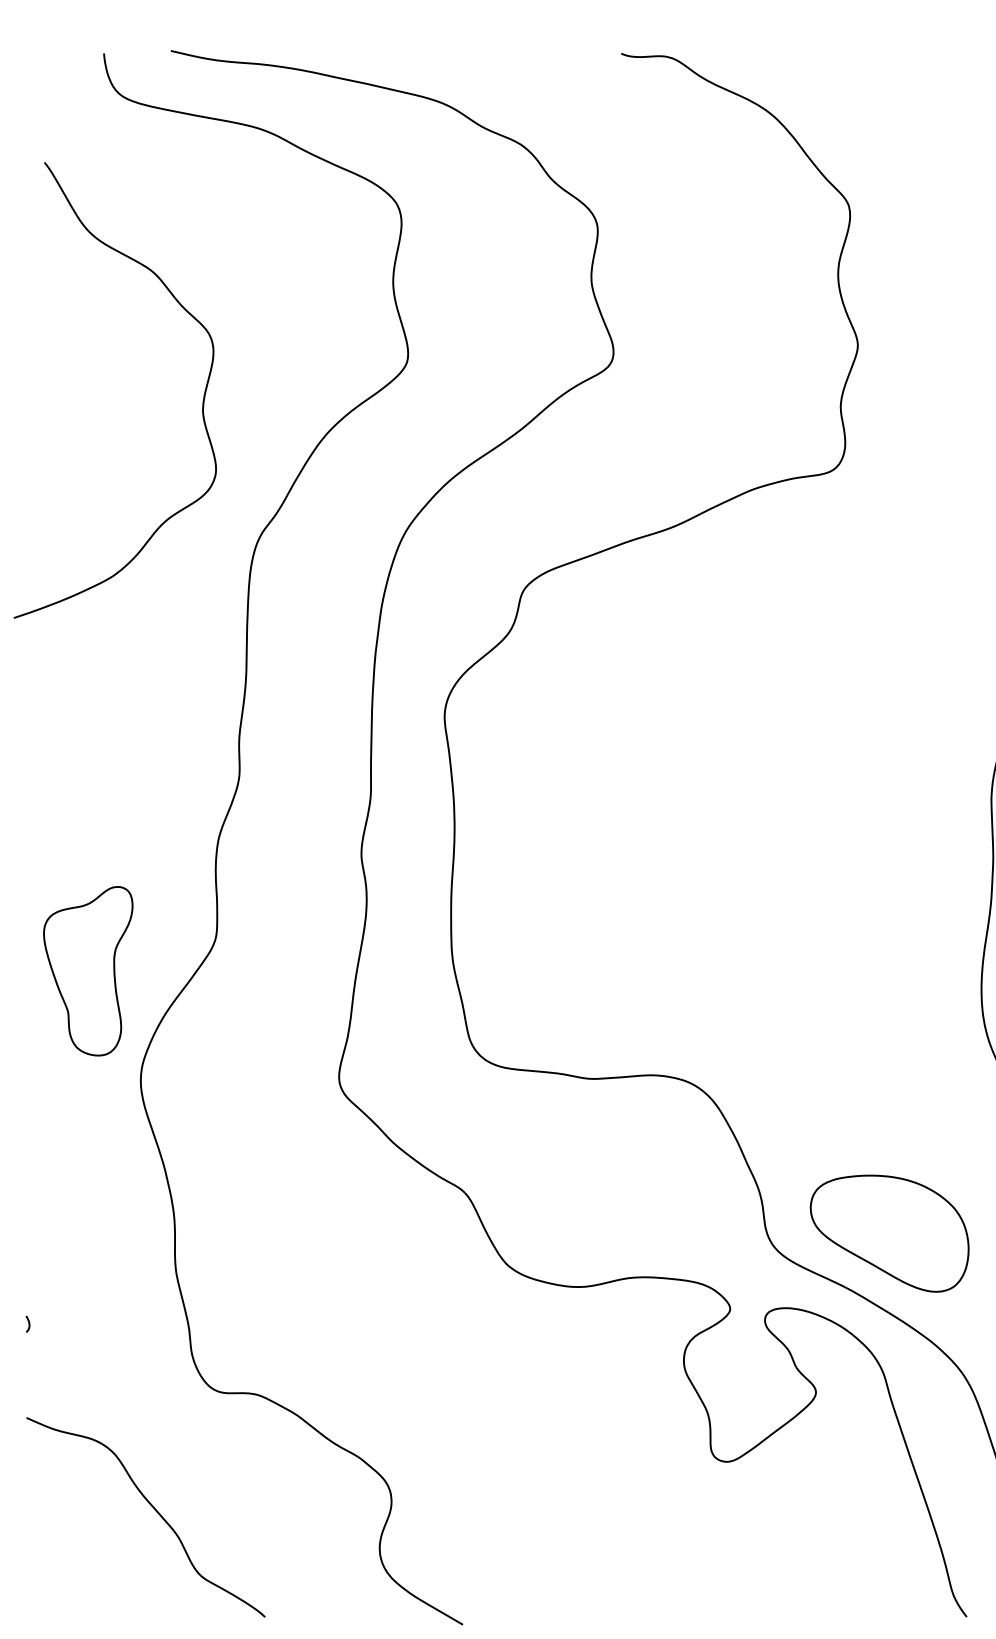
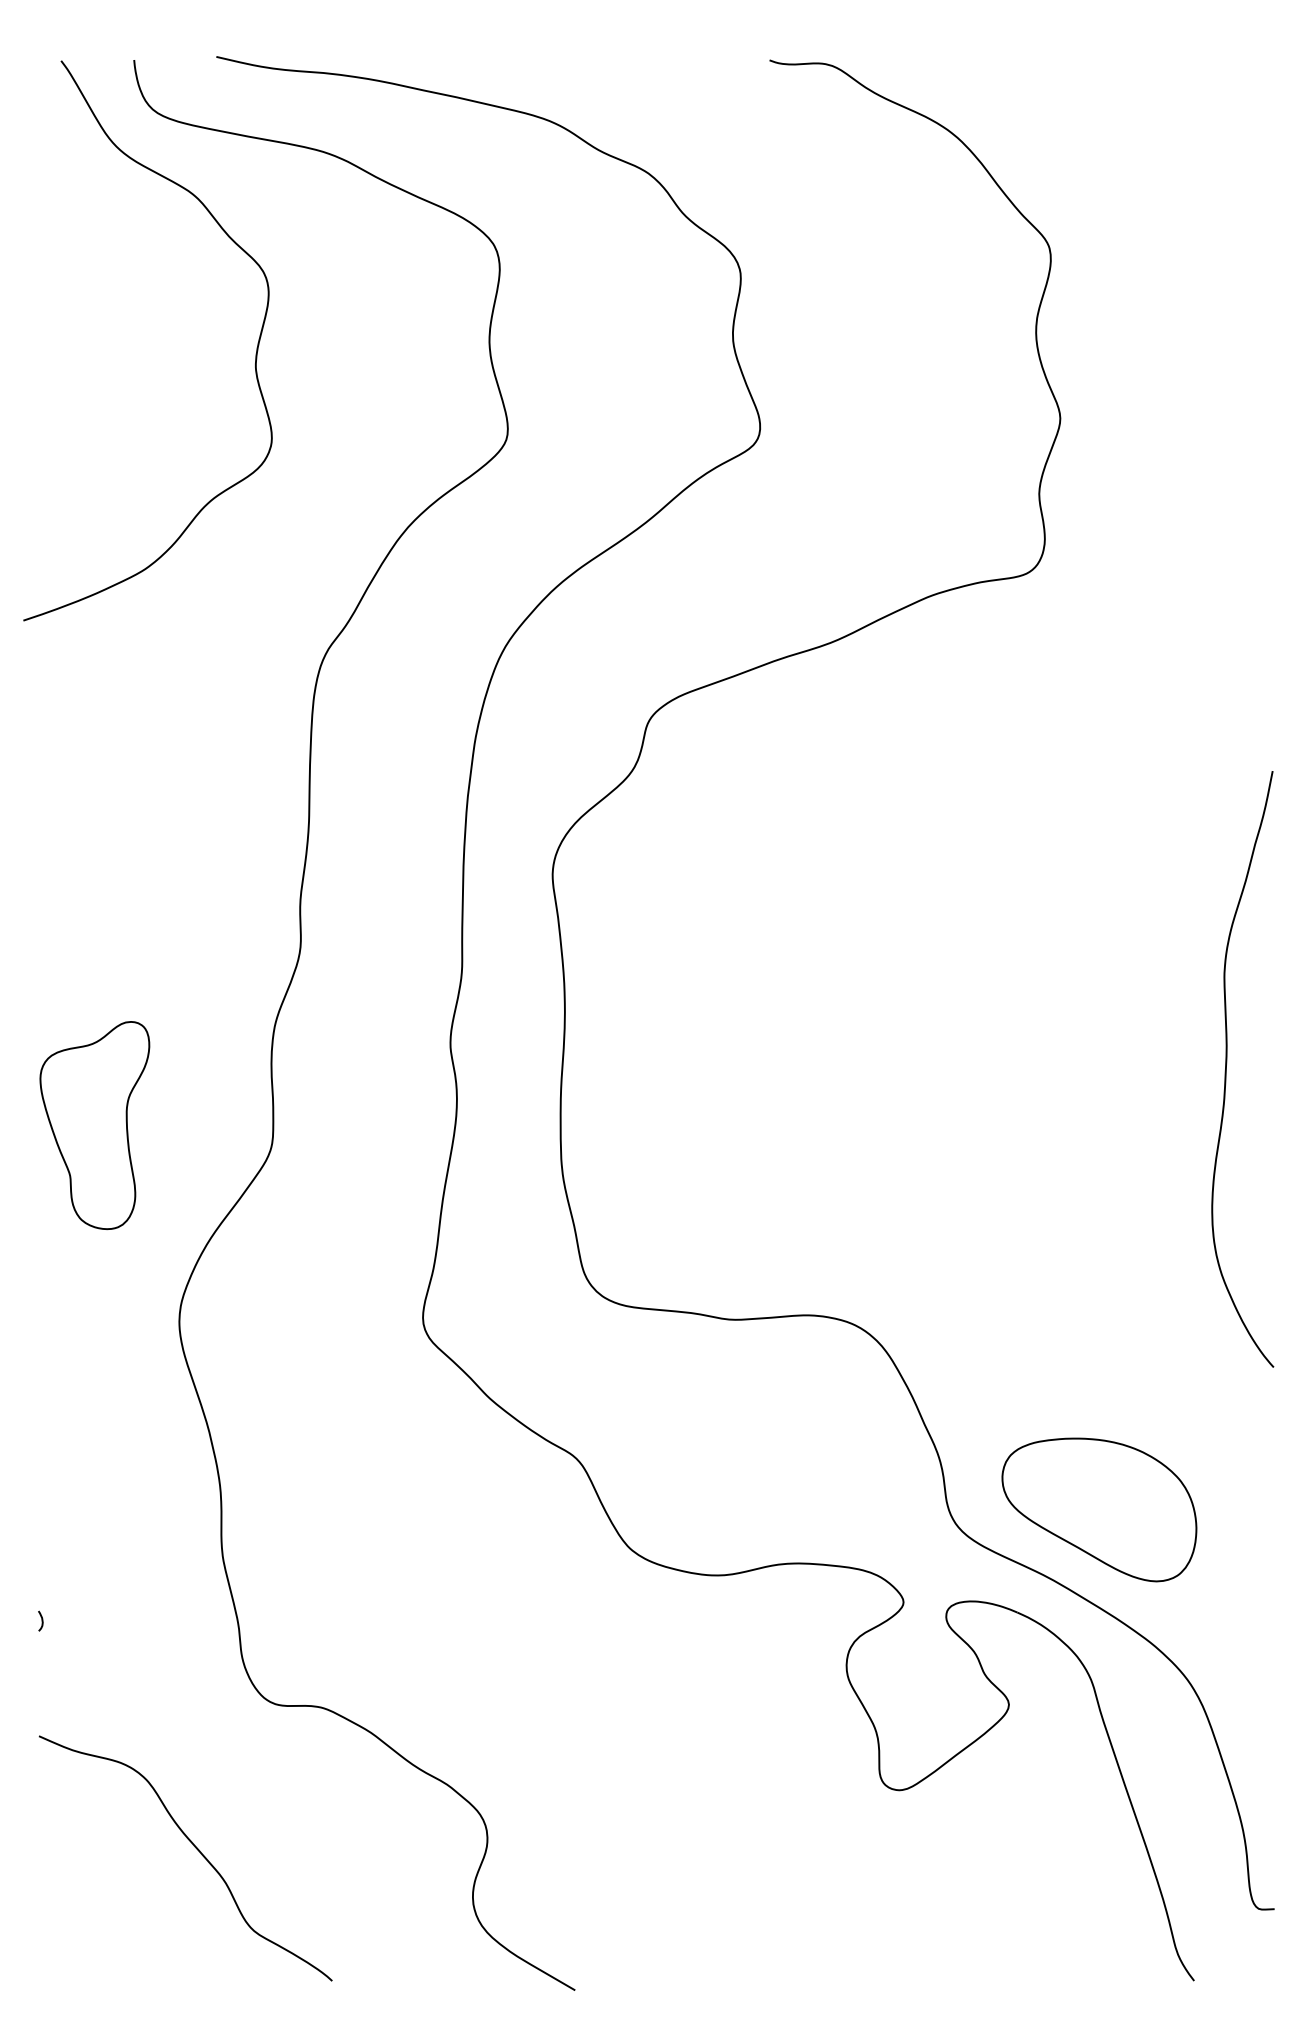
curve: (202, 400) -> (255, 353), moved
part: (87, 971) -> (94, 1125), moved

